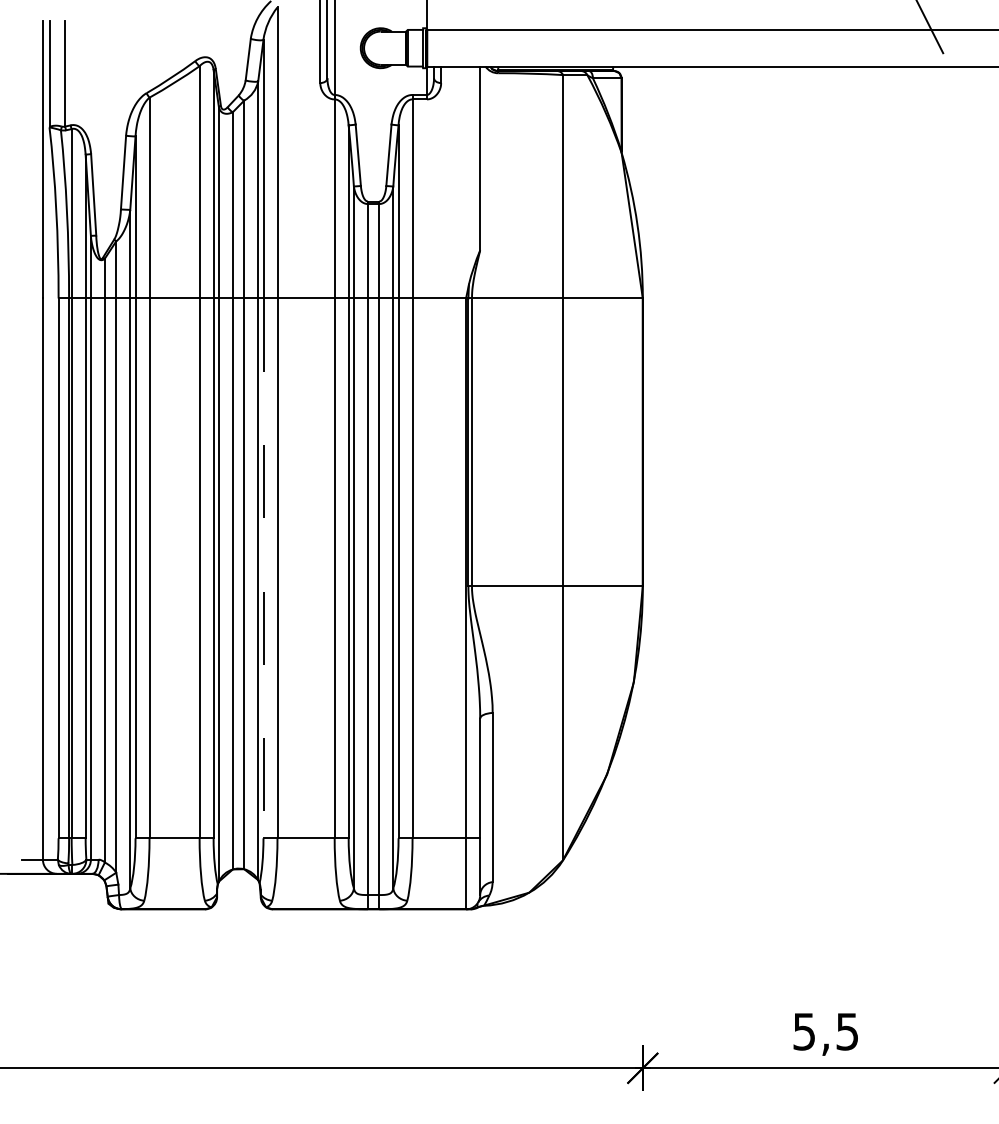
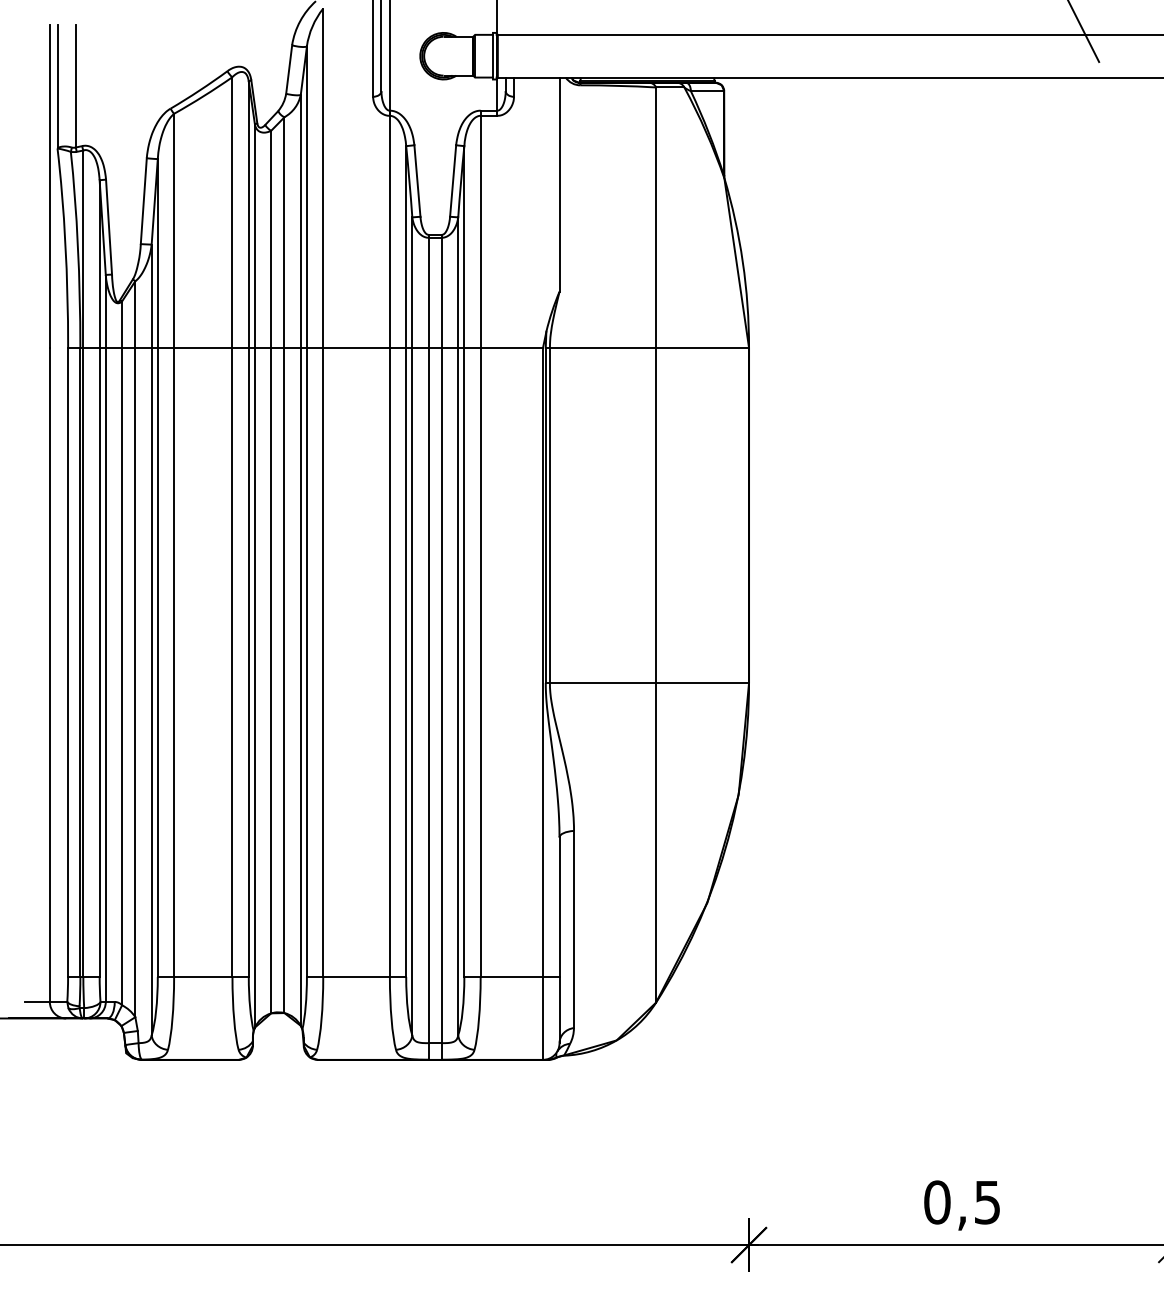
line: (263, 568) -> (306, 662), dashed -> solid
text: (804, 1031) -> (937, 1202), 5,5 -> 0,5

